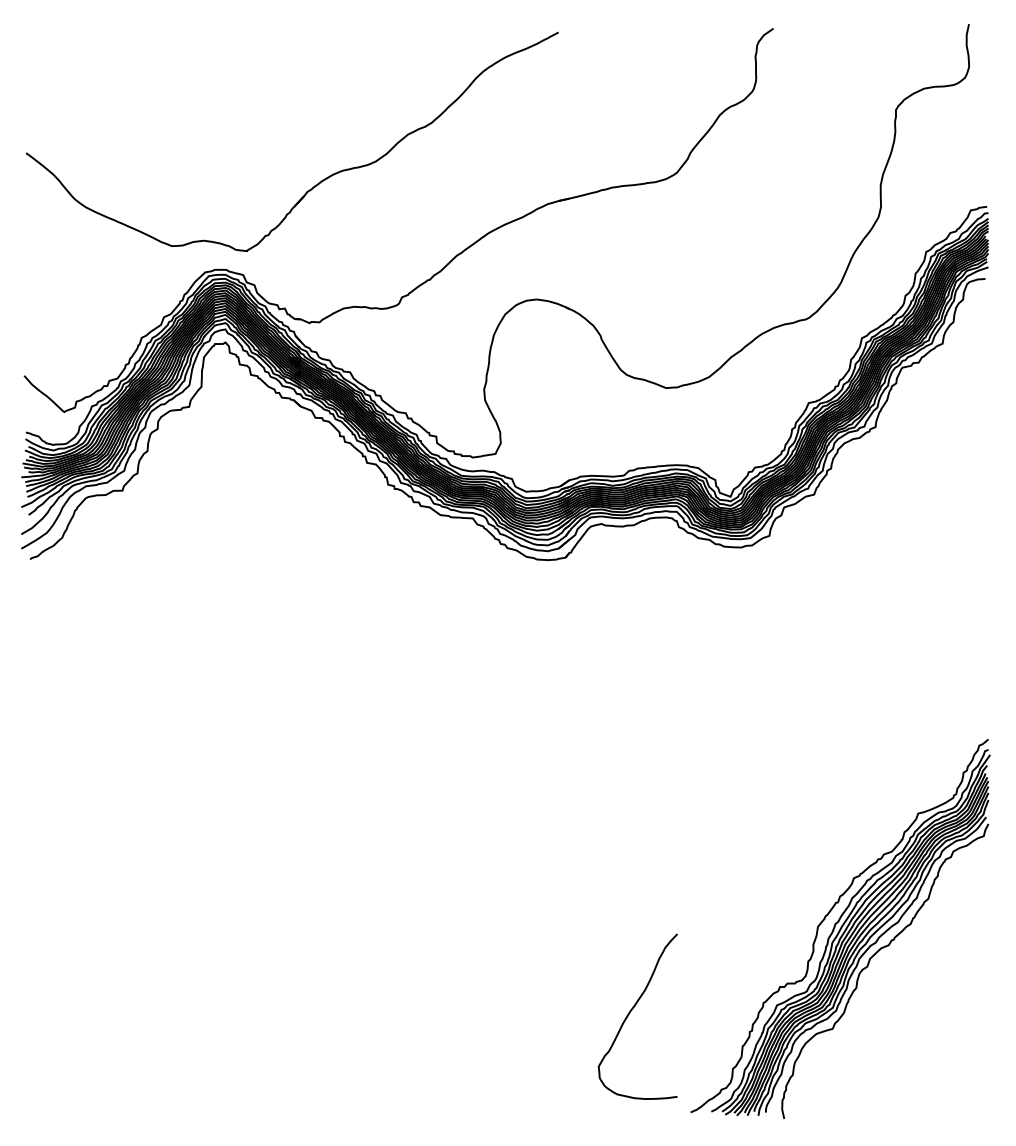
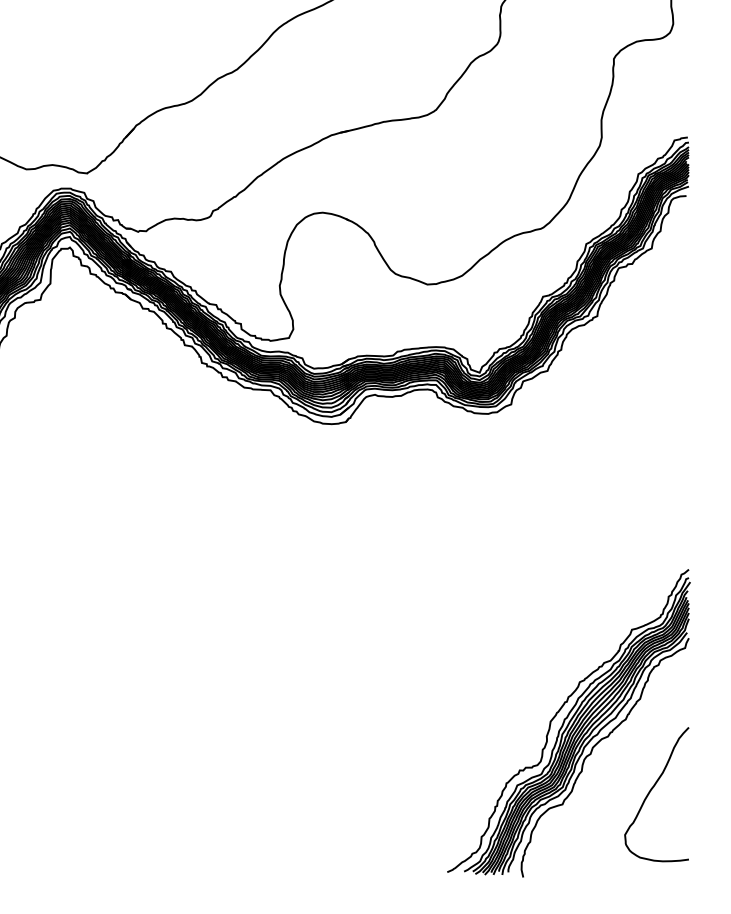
curve: (630, 1013) -> (650, 791), moved

